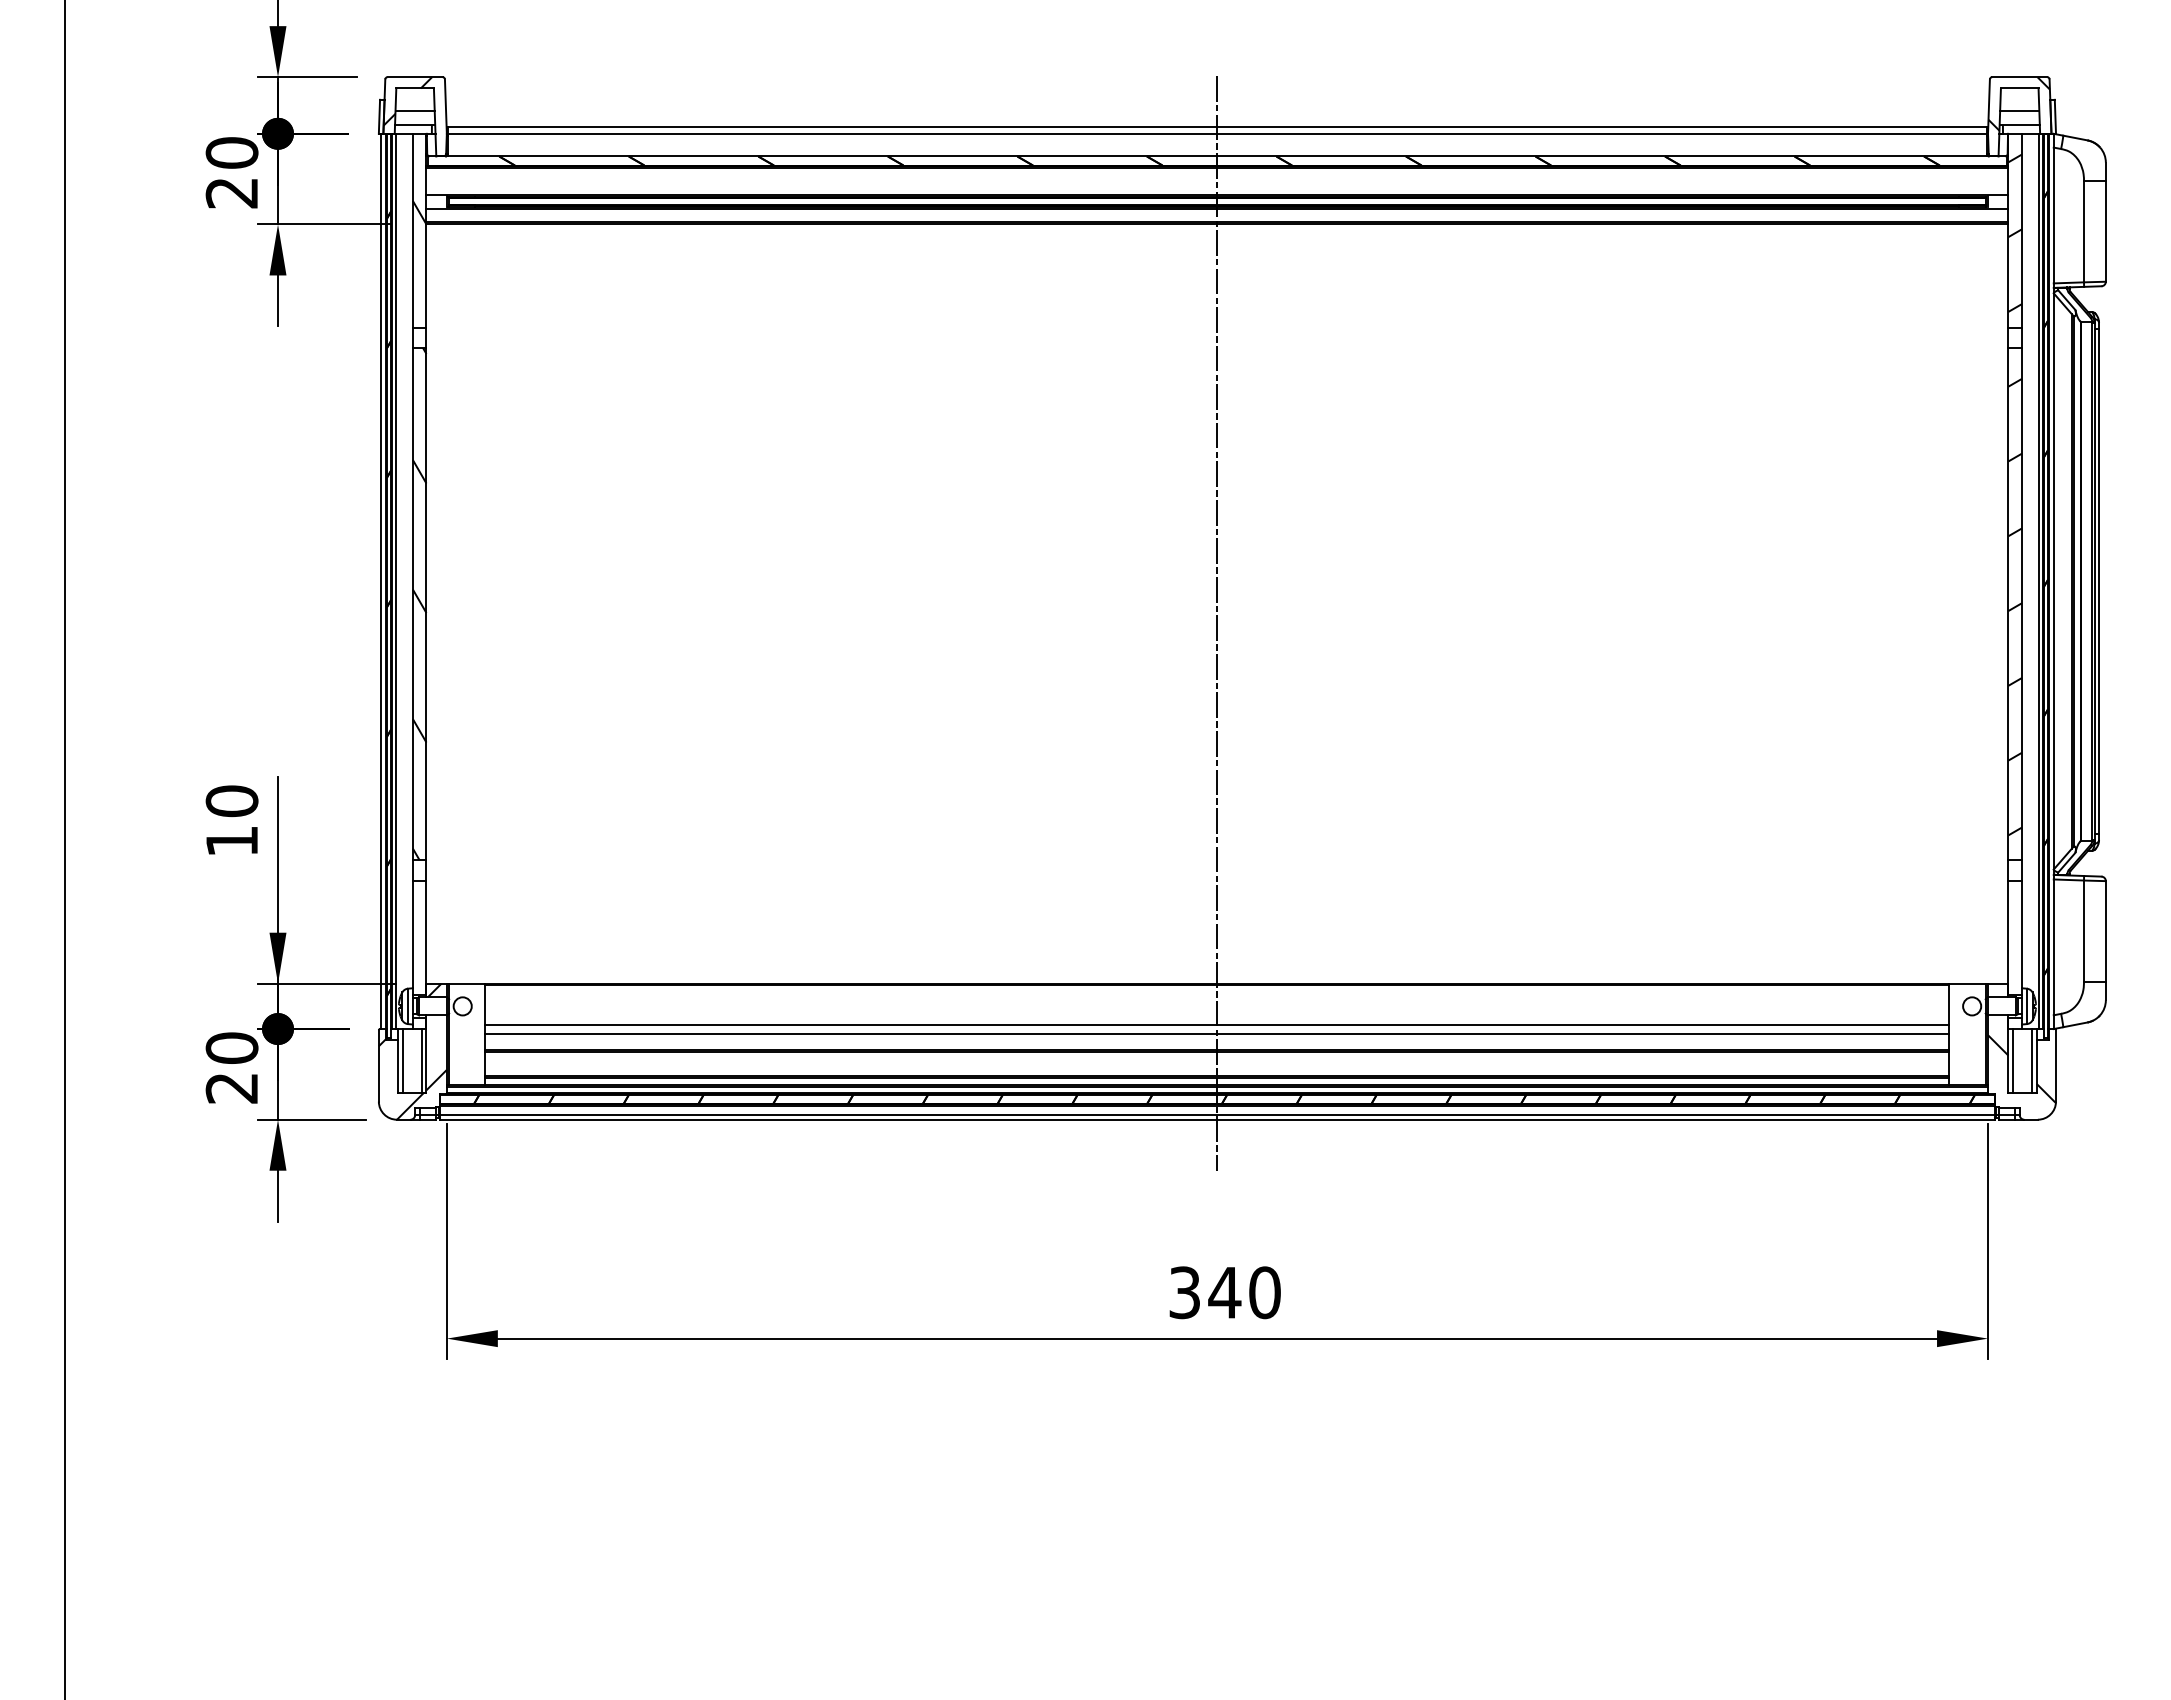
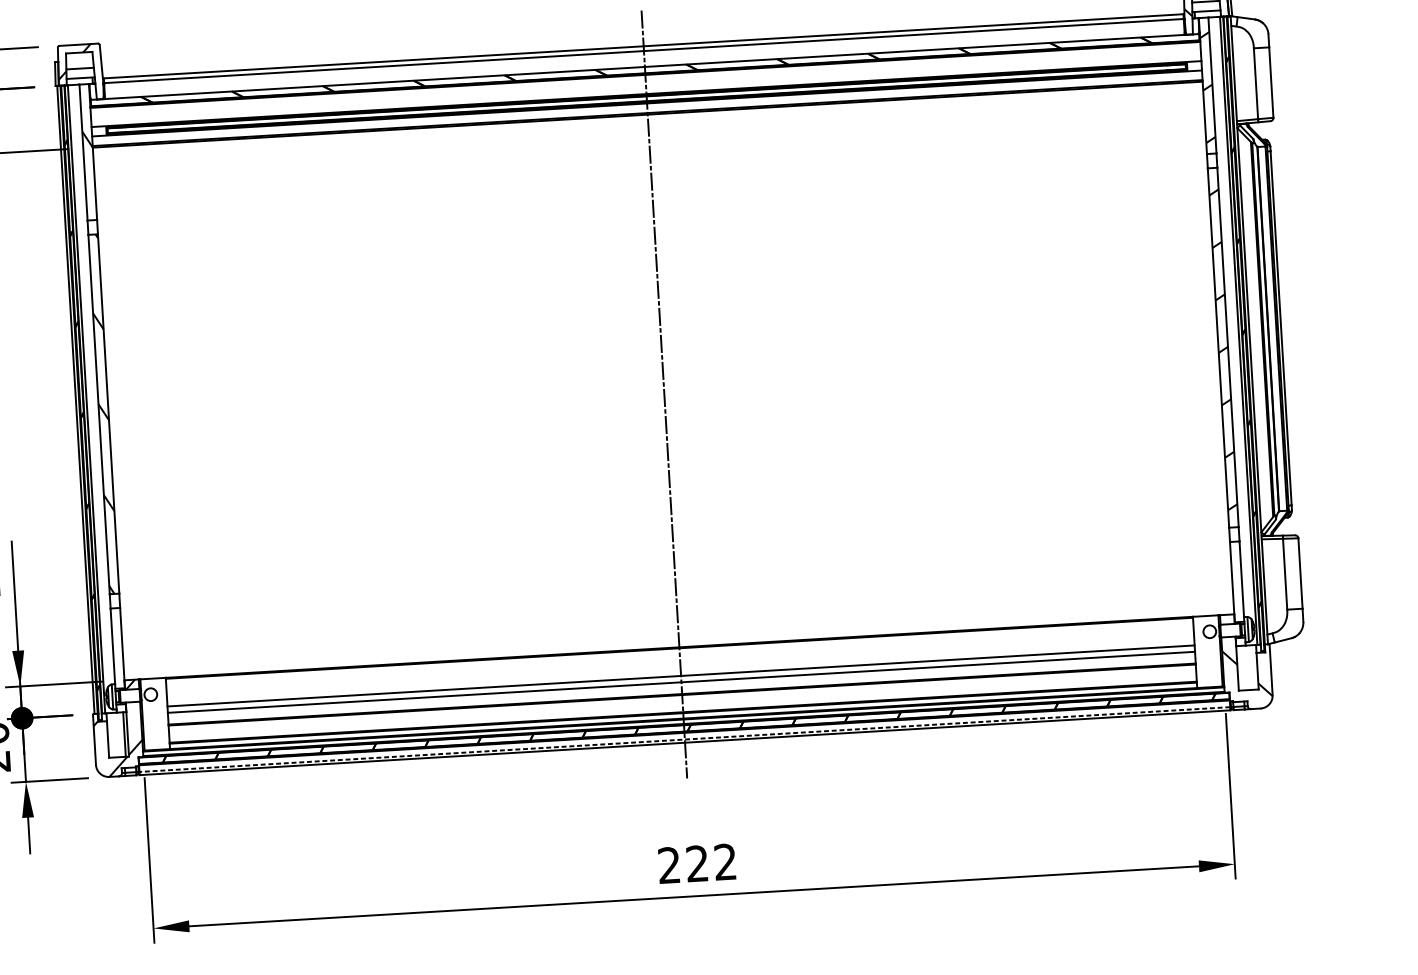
line: (402, 1060) -> (110, 735), removed
line: (2012, 1060) -> (1240, 668), removed
line: (2032, 1060) -> (1254, 667), removed
line: (1216, 1115) -> (684, 739), solid -> dashed
text: (1224, 1292) -> (697, 863), 340 -> 222

